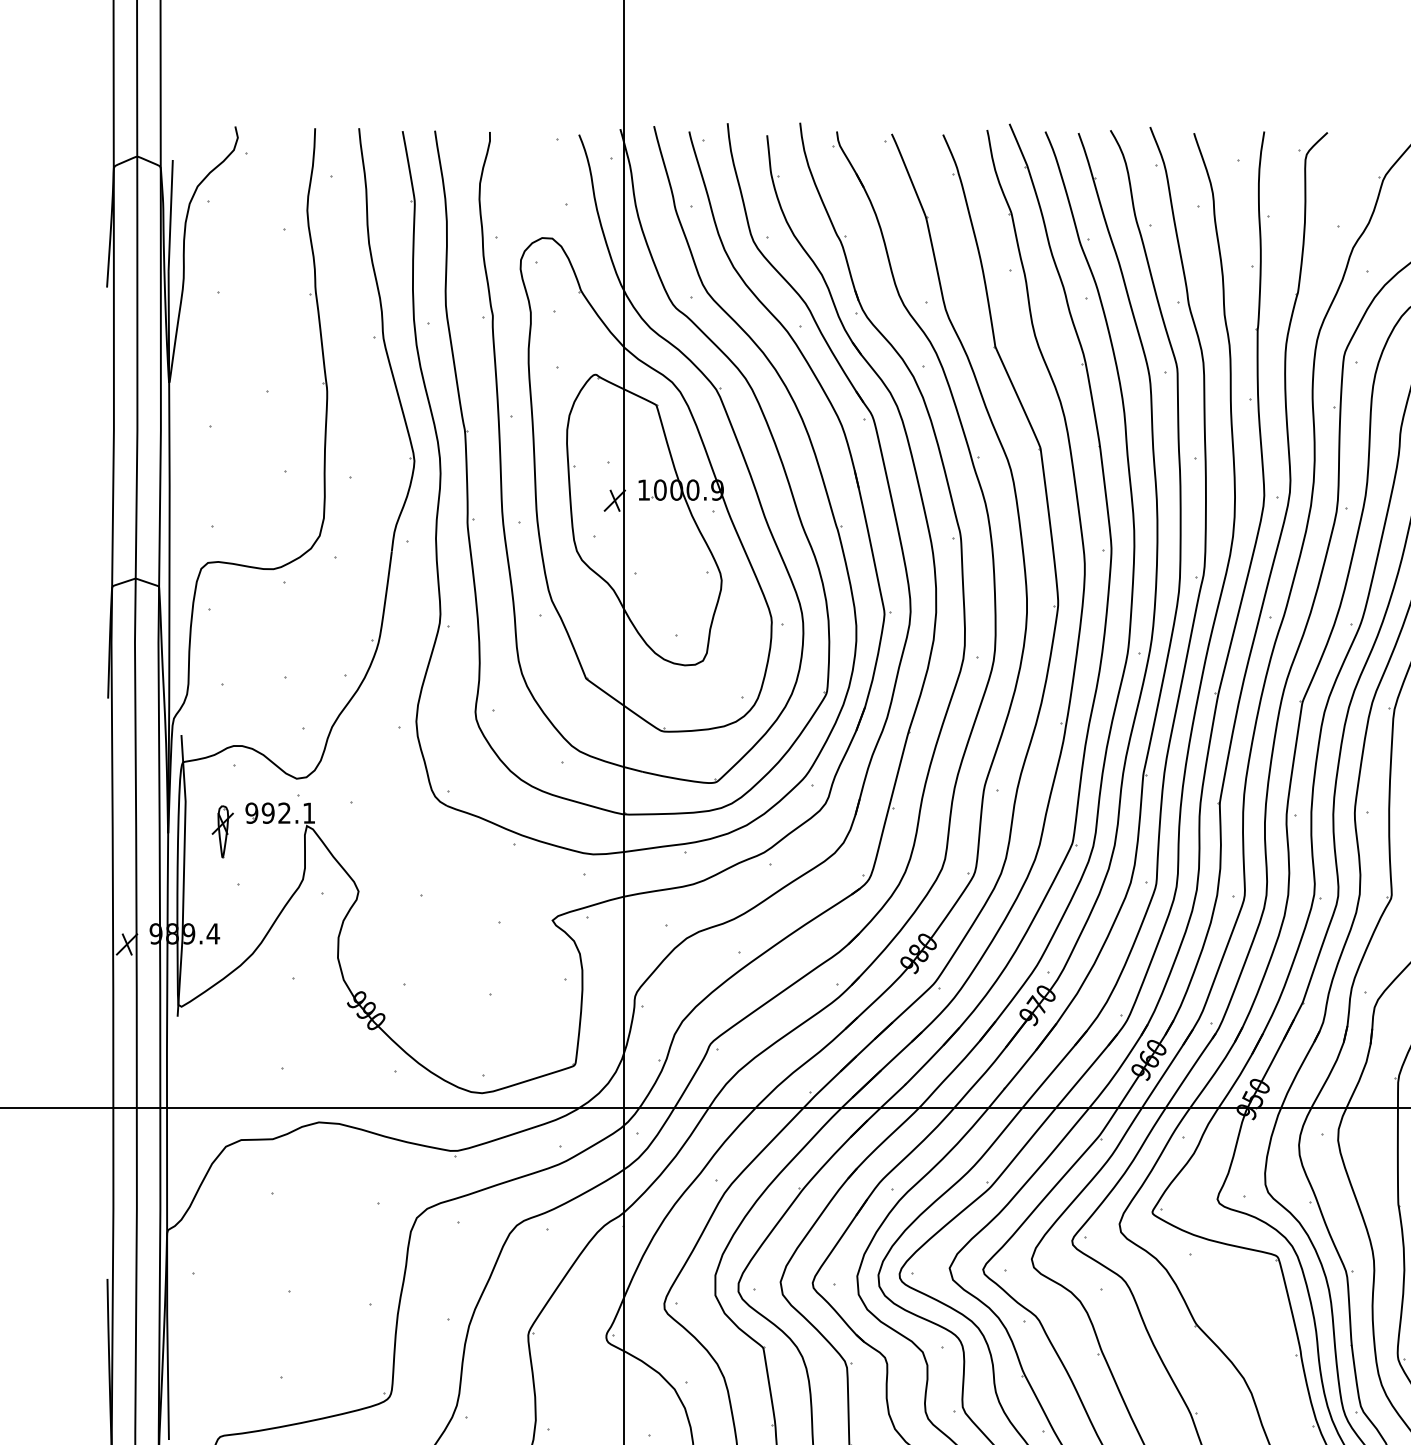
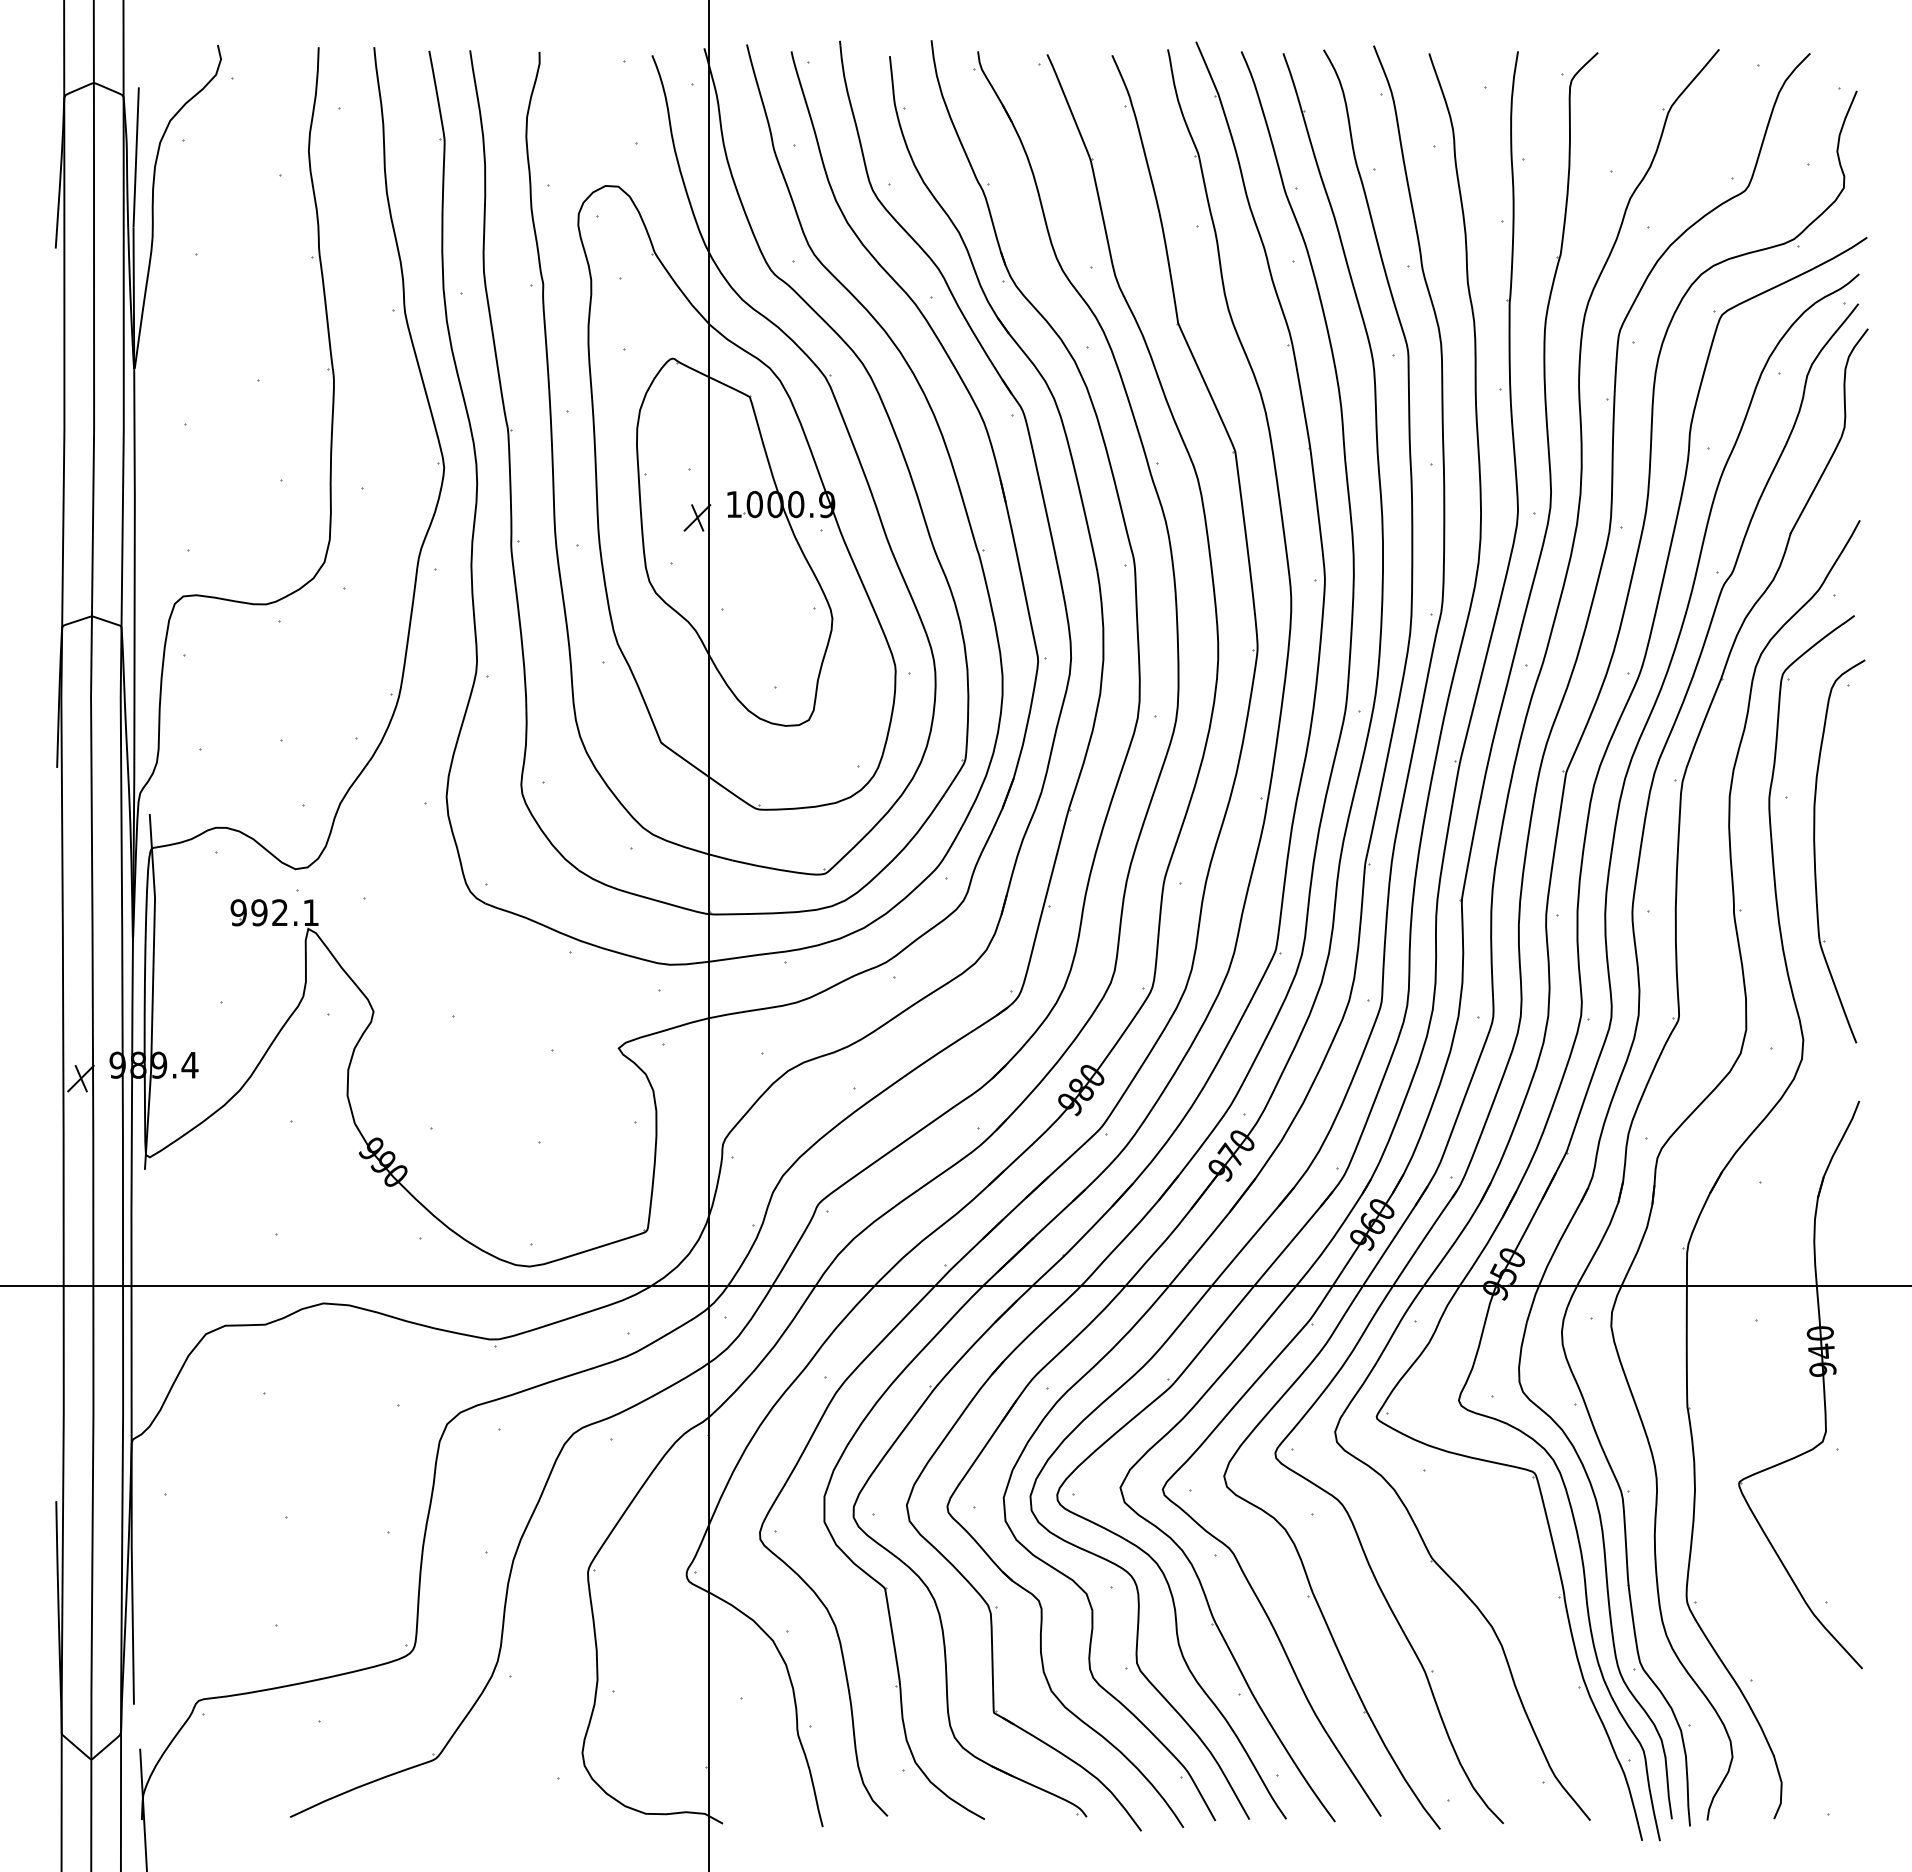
part: (222, 832) -> (201, 936), removed

